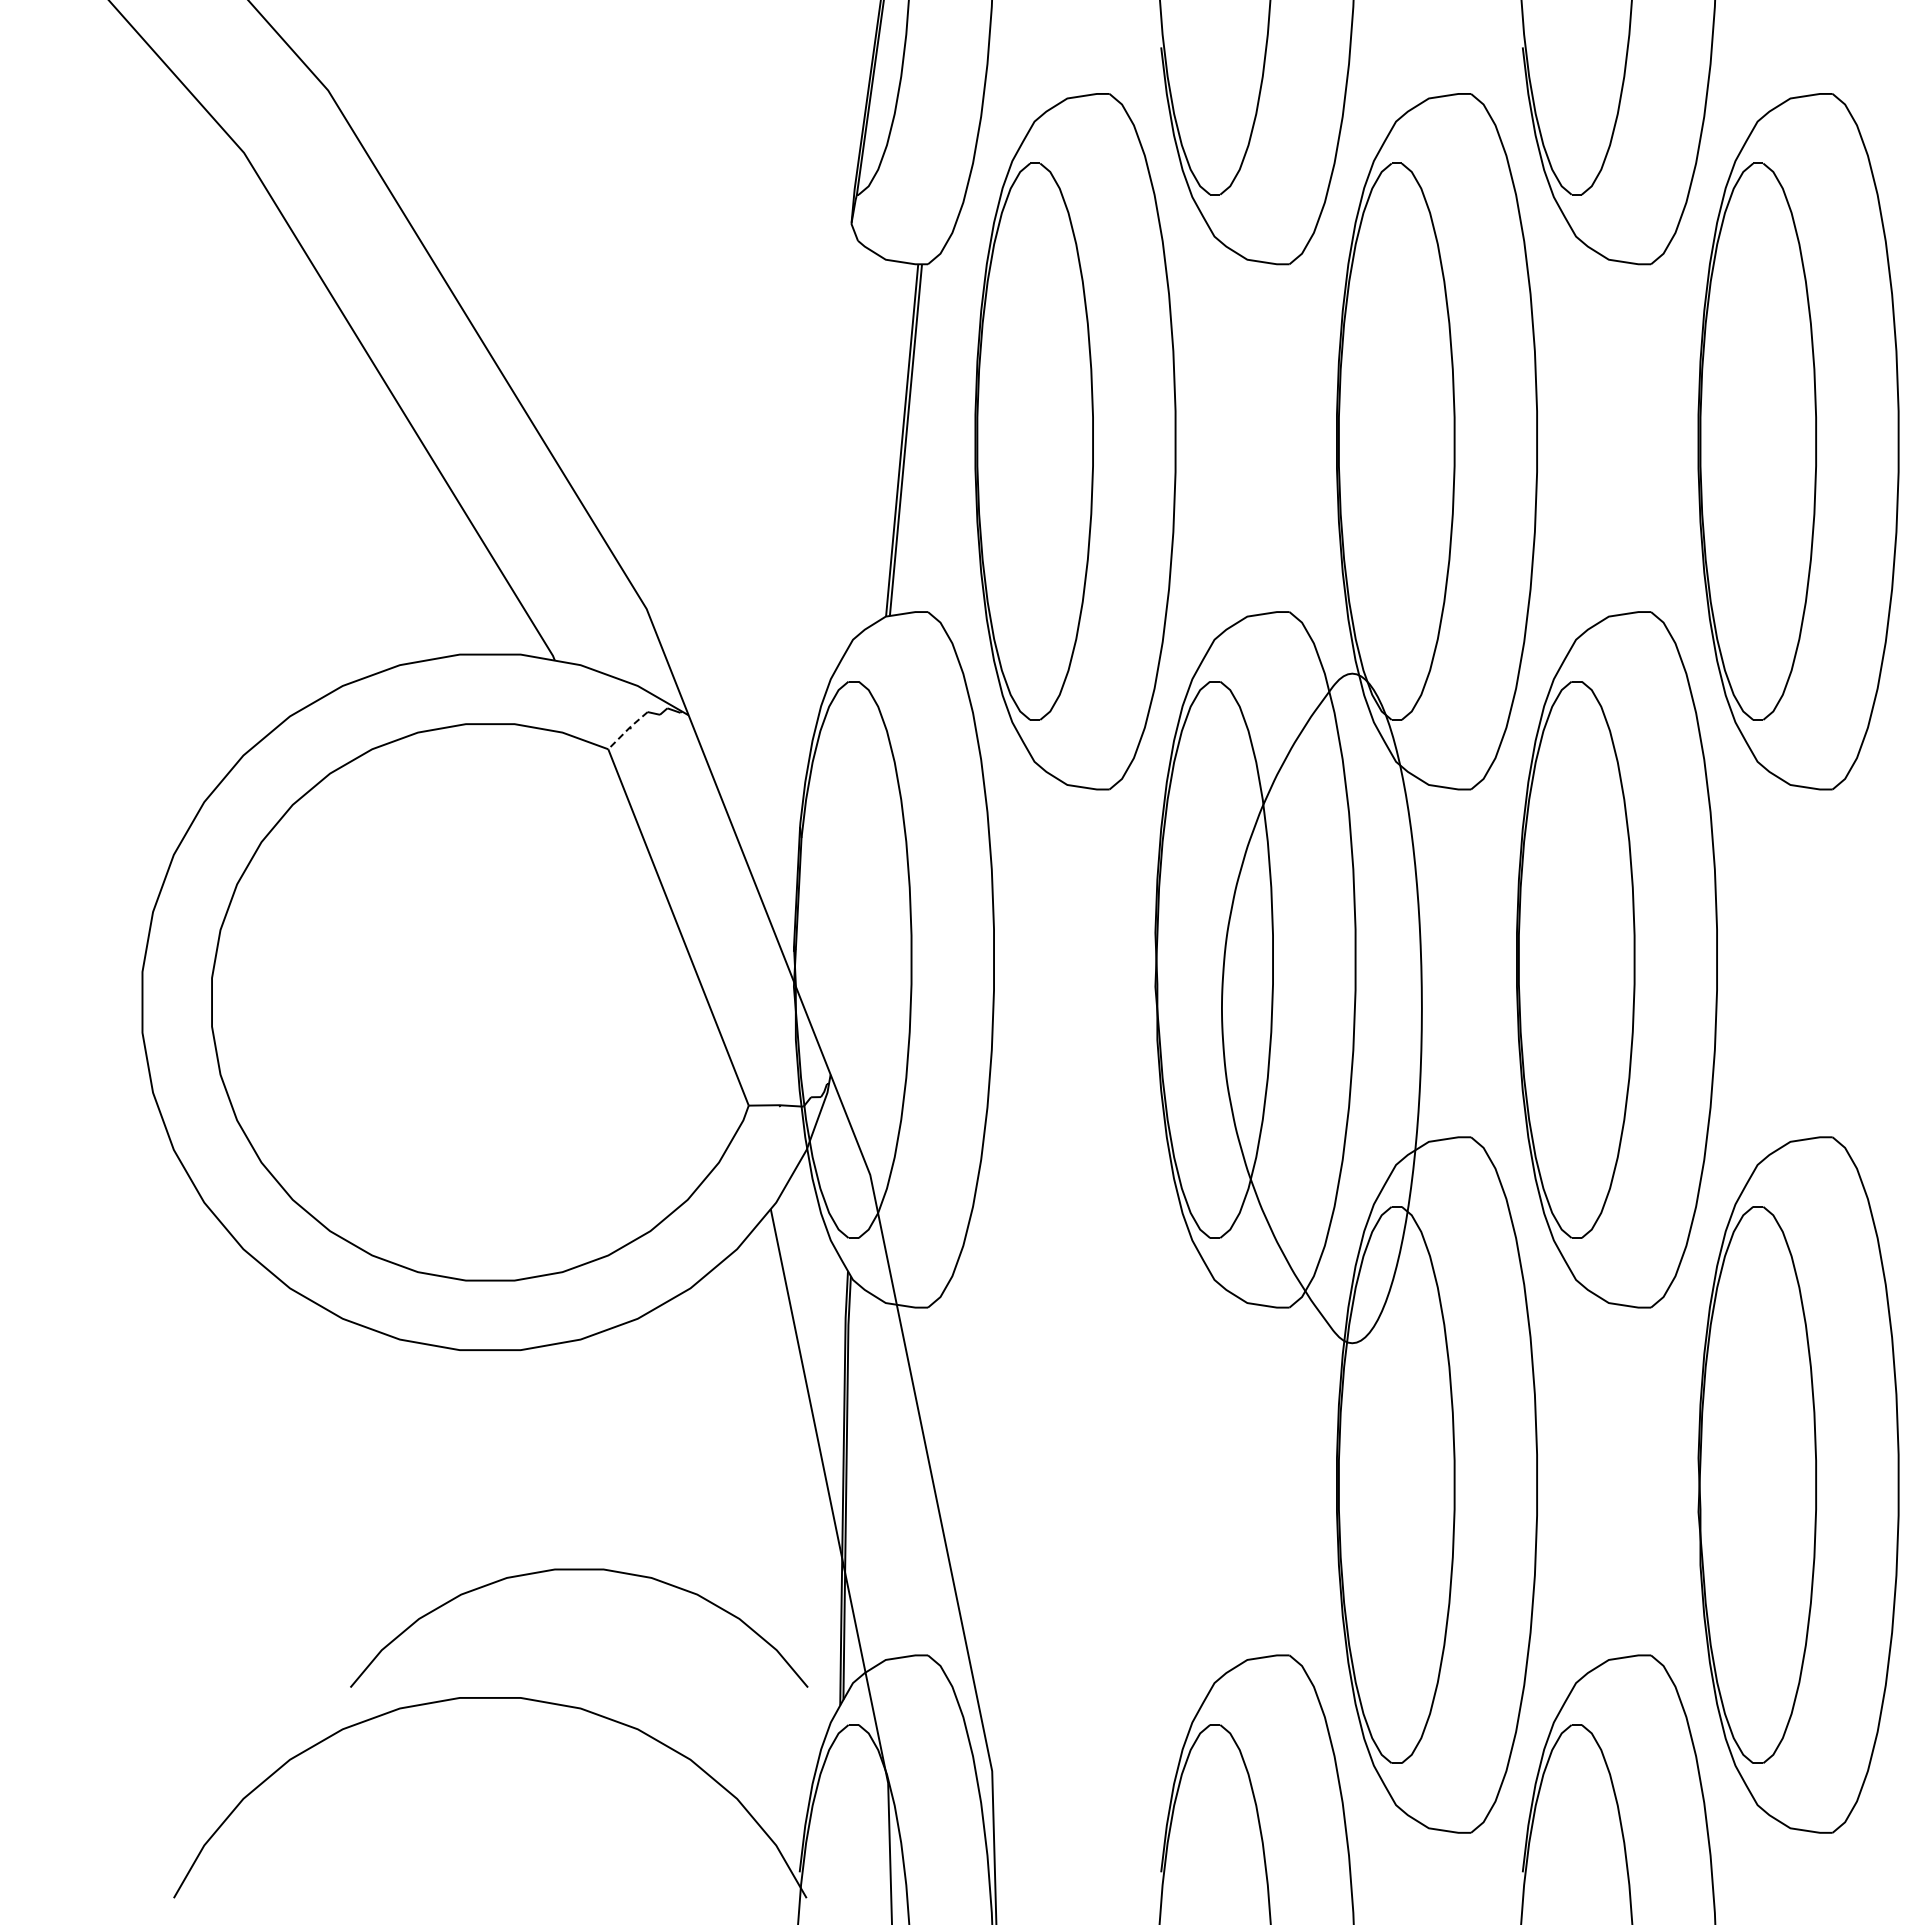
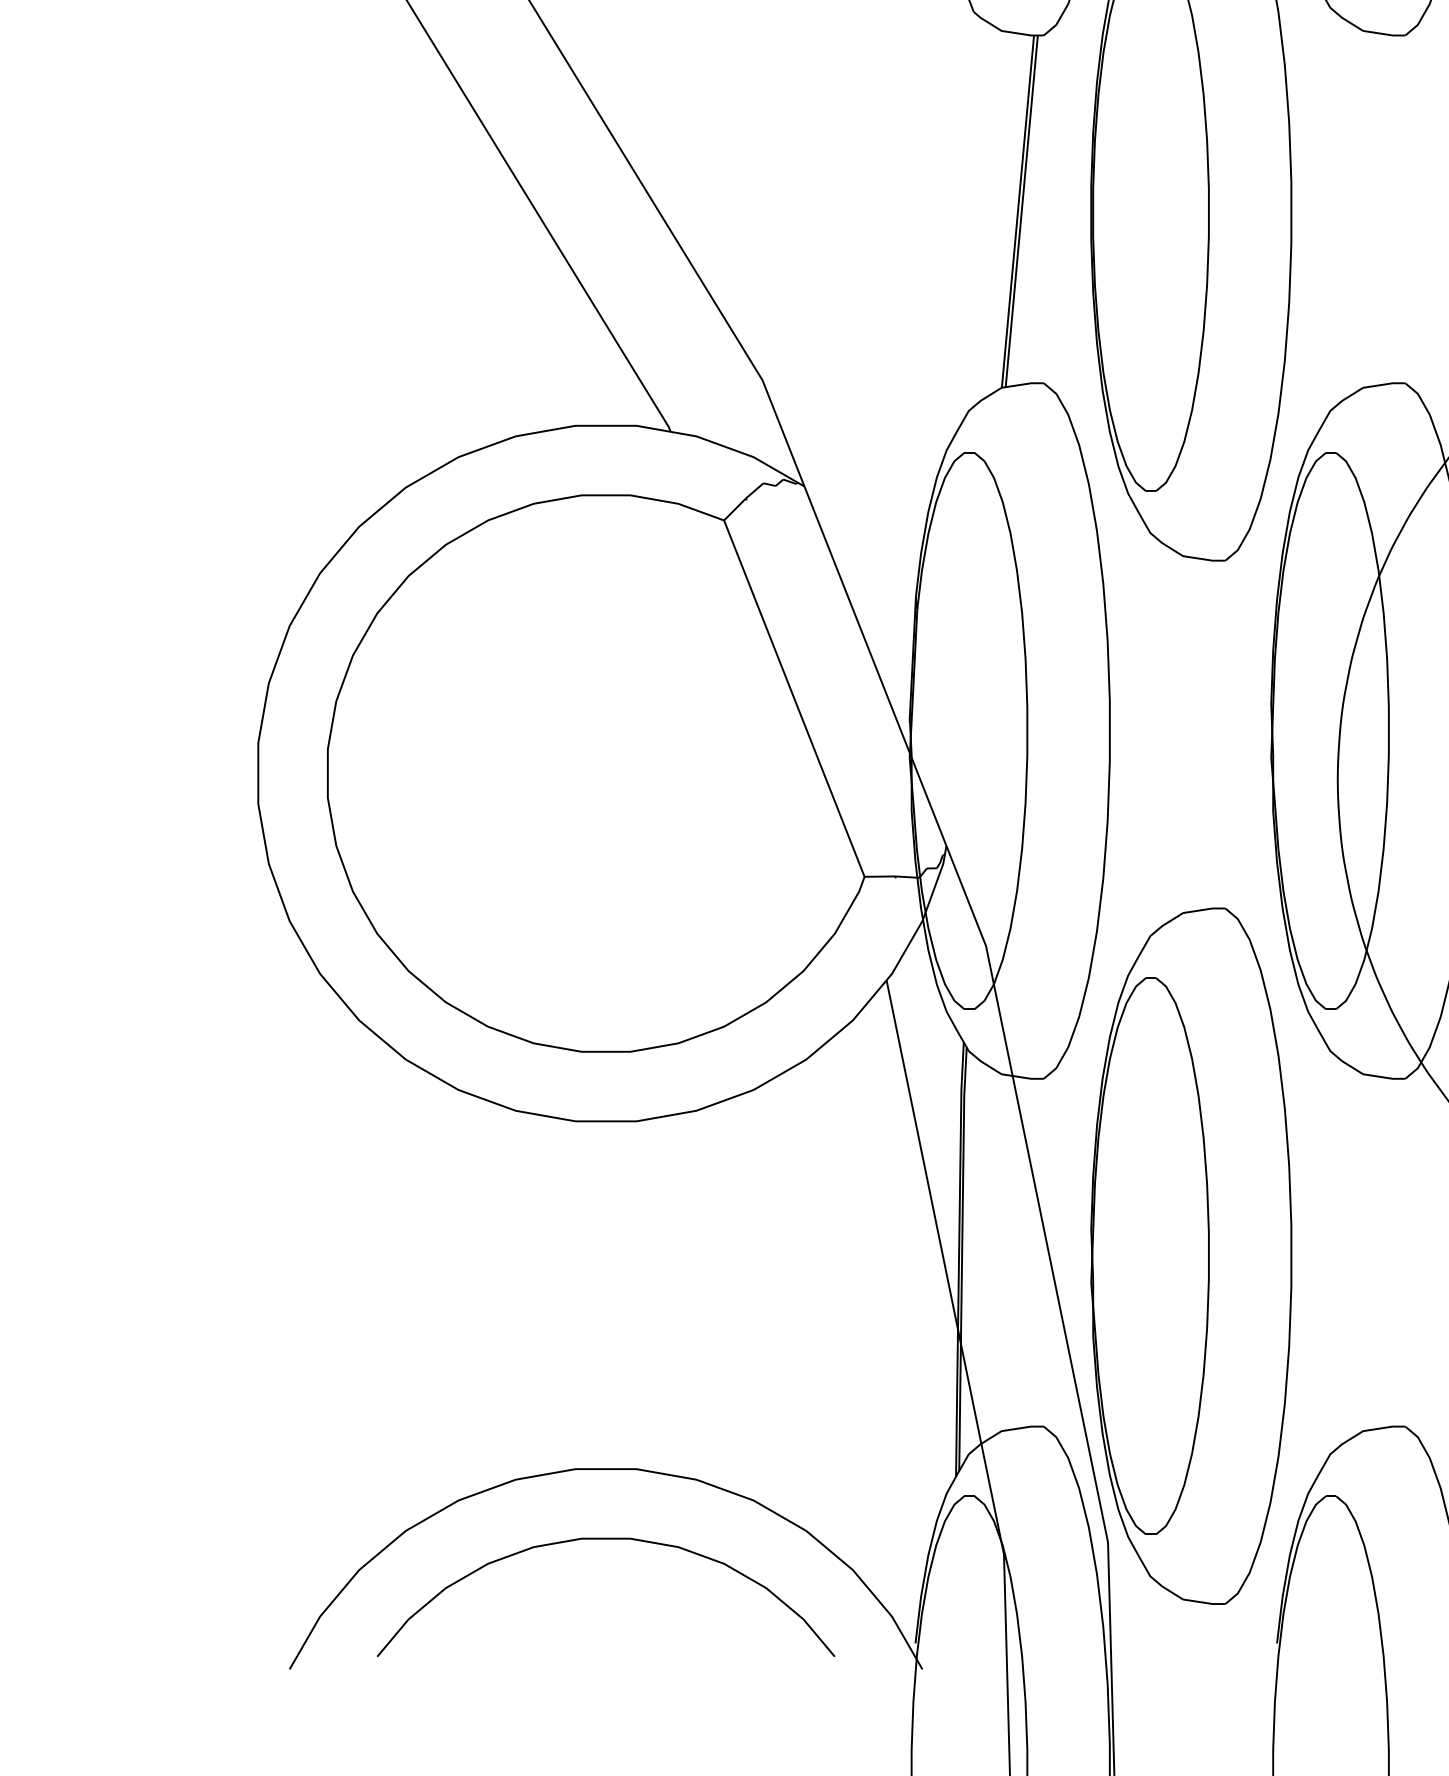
line: (627, 729) -> (743, 500), dashed -> solid
part: (1075, 1484) -> (1191, 1255), added
curve: (579, 1570) -> (606, 1539), moved

